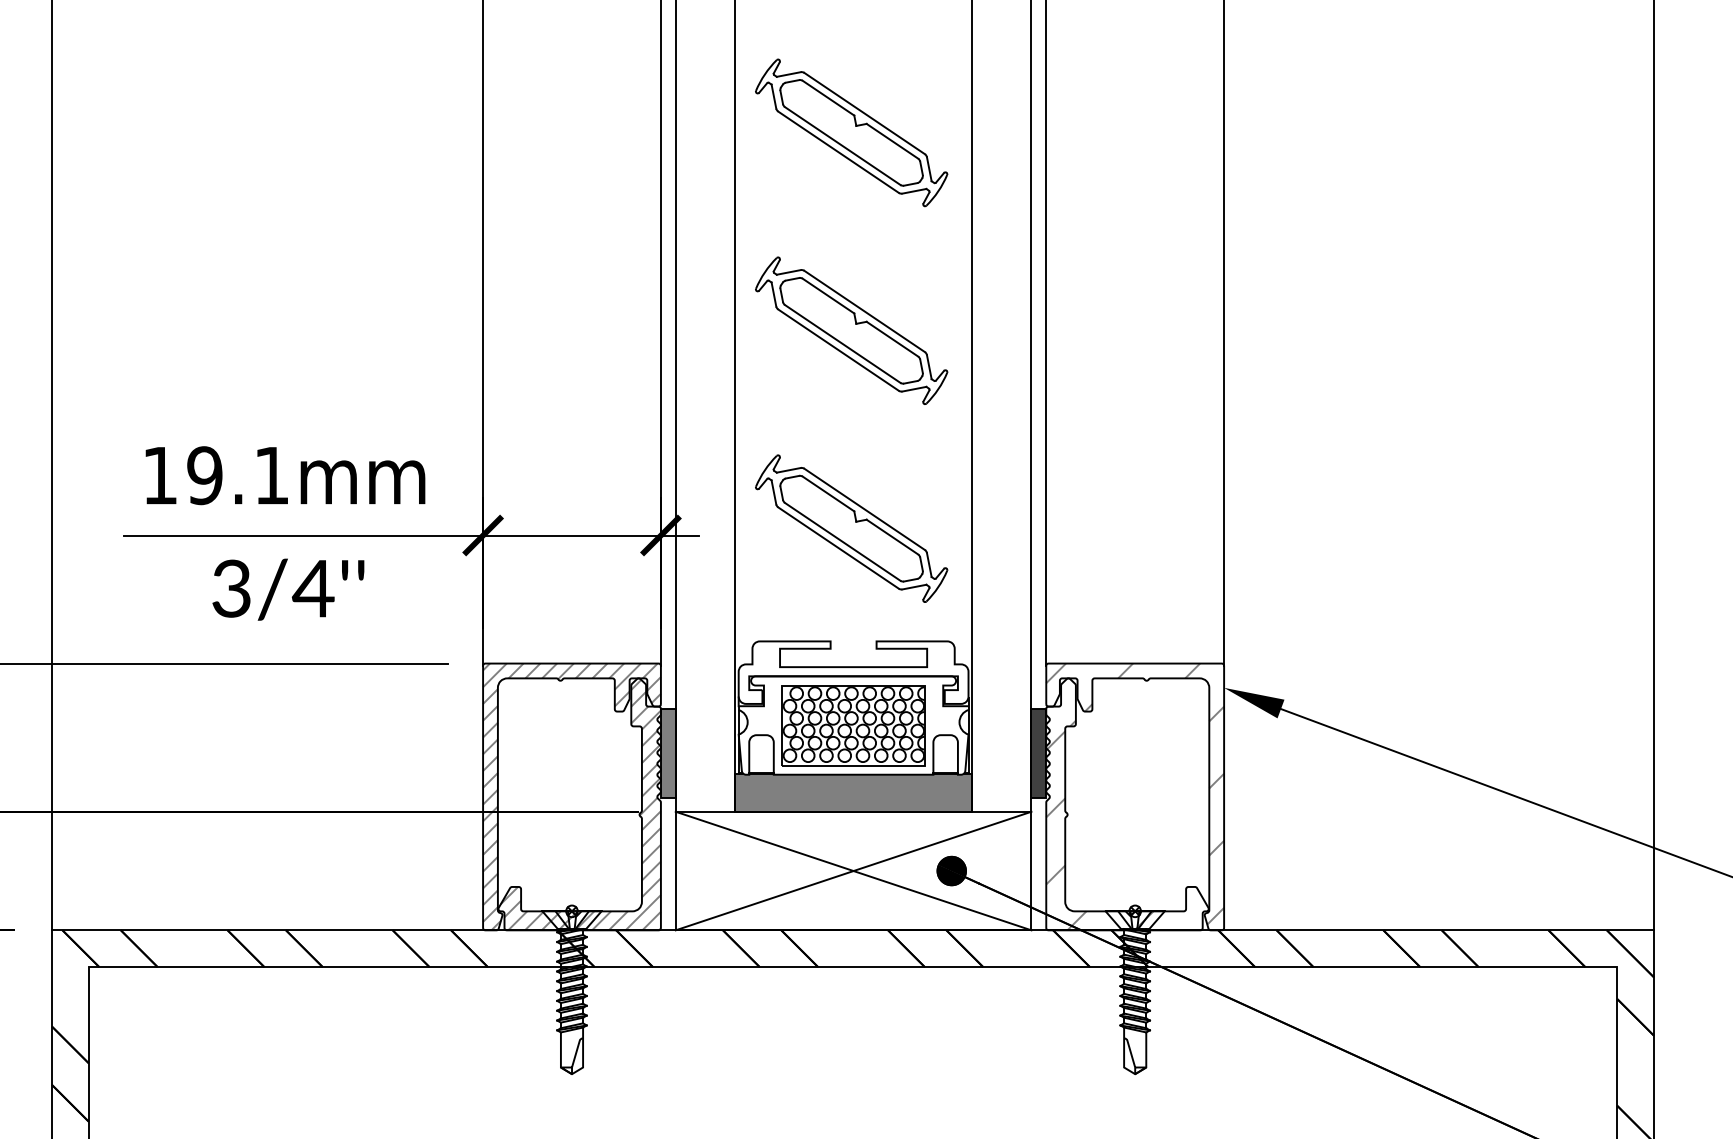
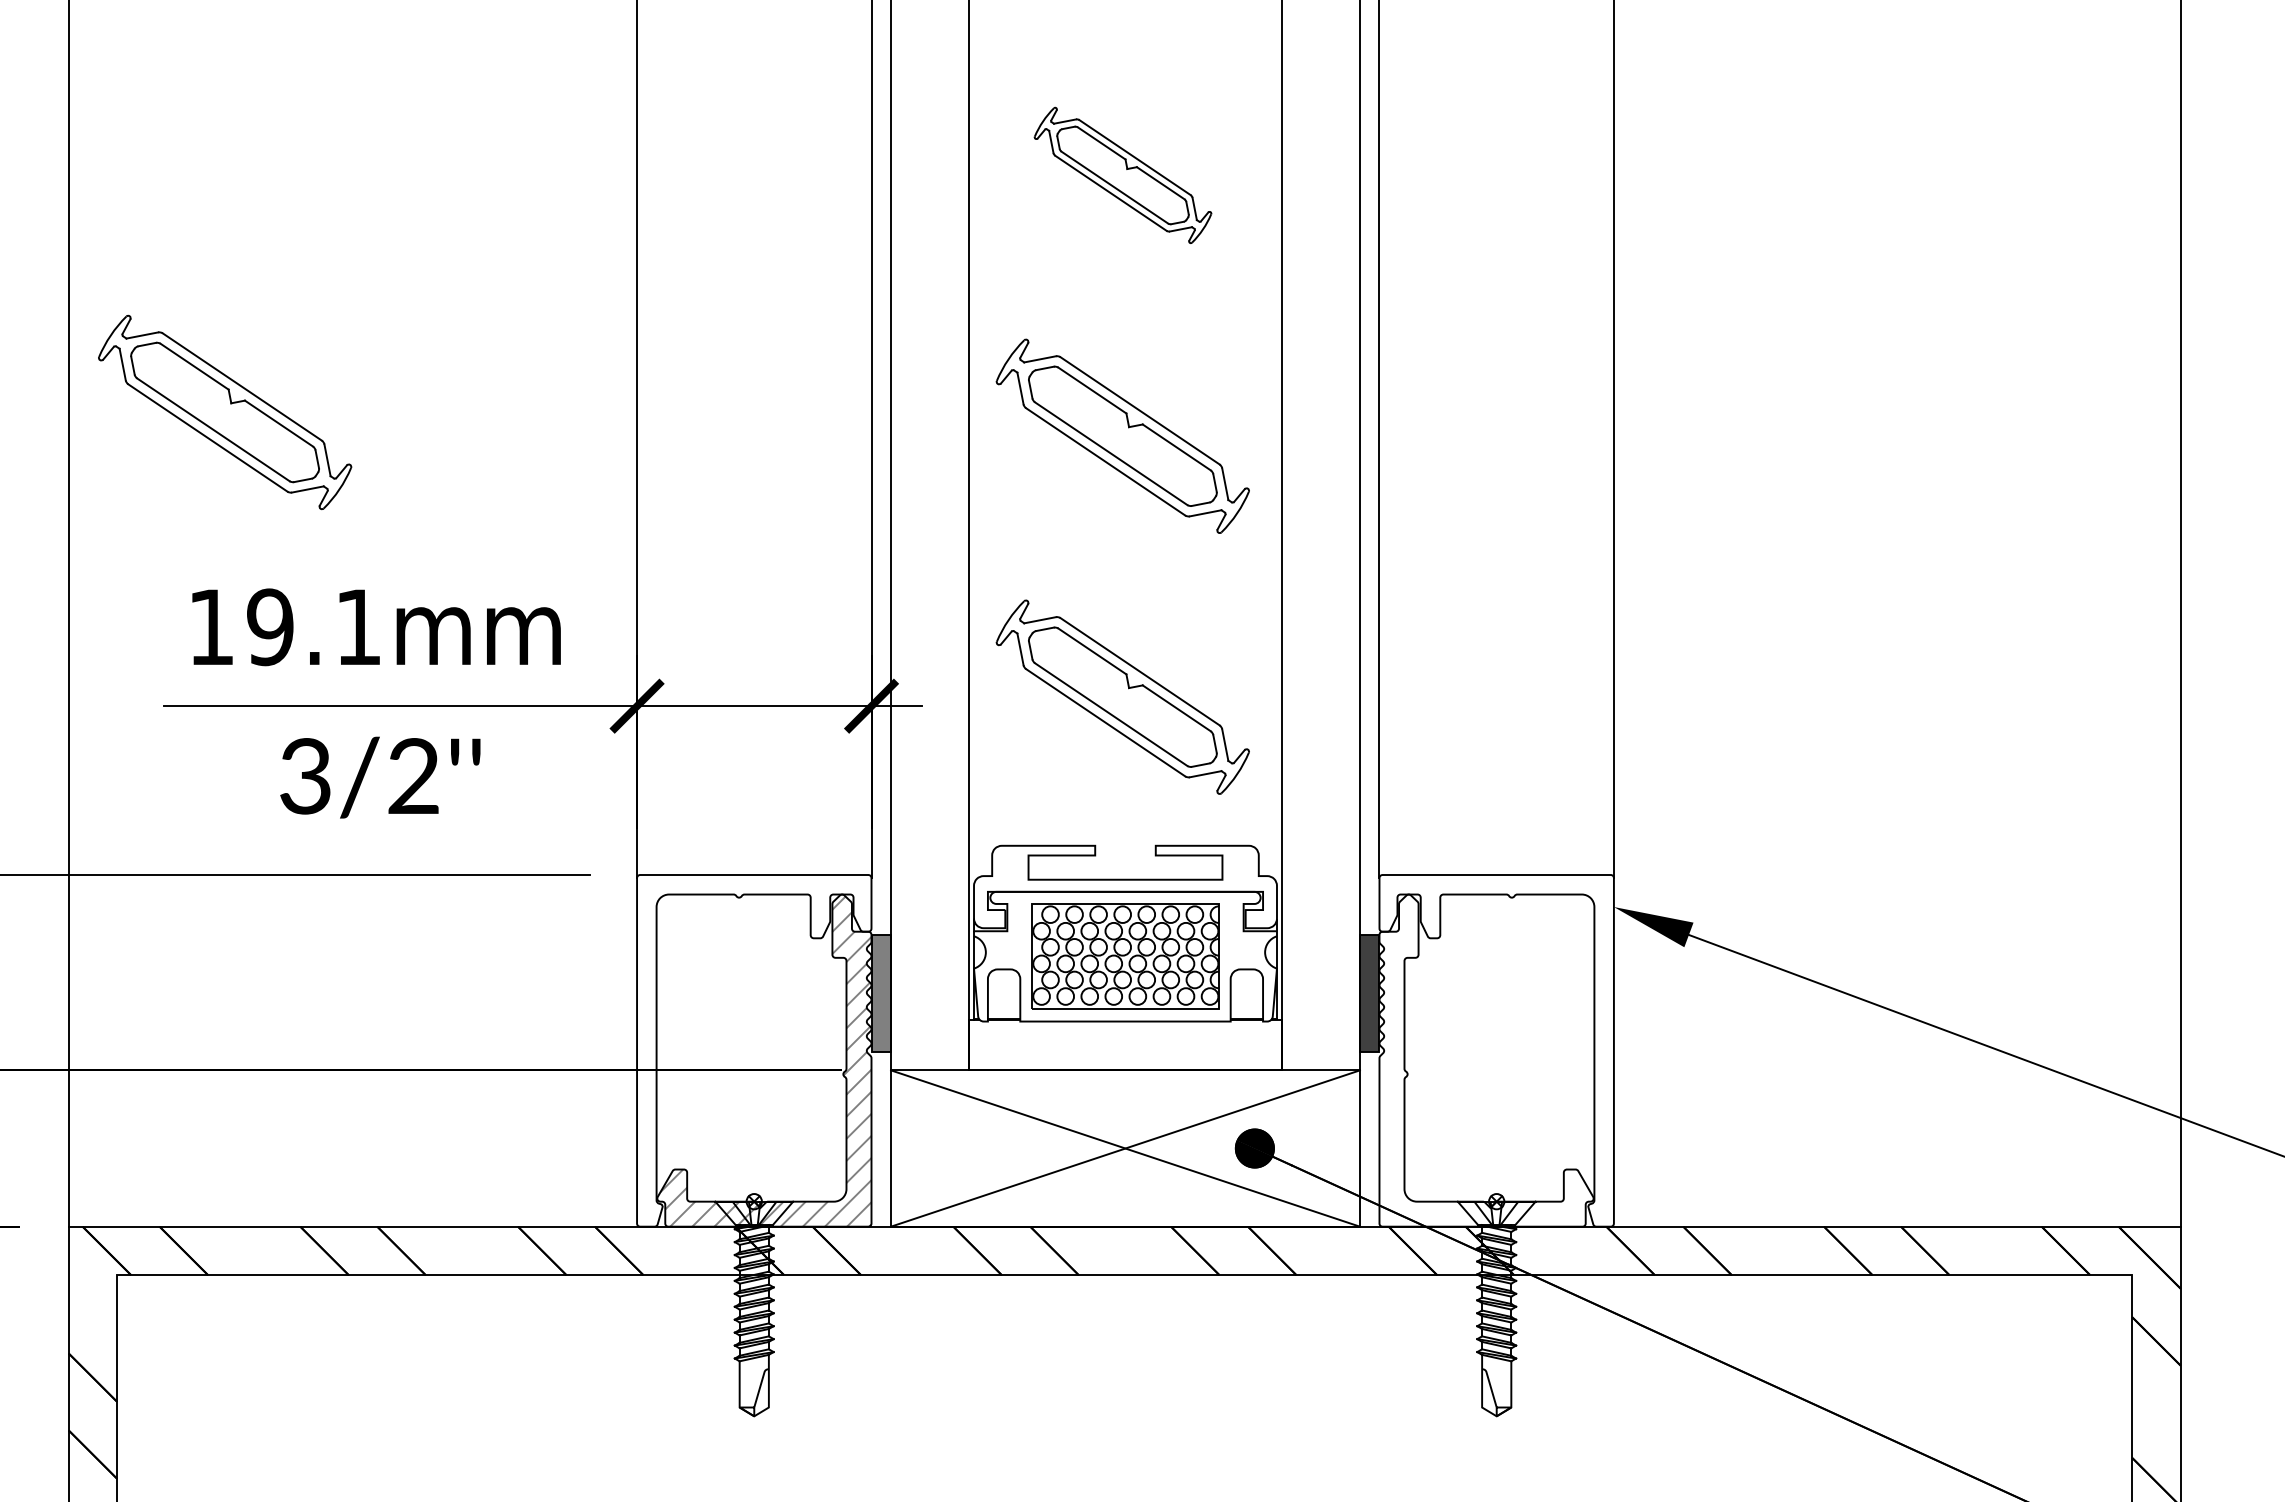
part: (851, 132) -> (1122, 174), size x0.7
part: (170, 312) -> (224, 412), added
text: (312, 588) -> (412, 776), 3/4''\f] -> 3/2''\f]
fill: (853, 792) -> (1125, 1044), removed
hatch: (1135, 793) -> (1497, 1046), removed
hatch: (571, 796) -> (753, 1050), removed
hatch: (1099, 825) -> (1449, 1088), removed

